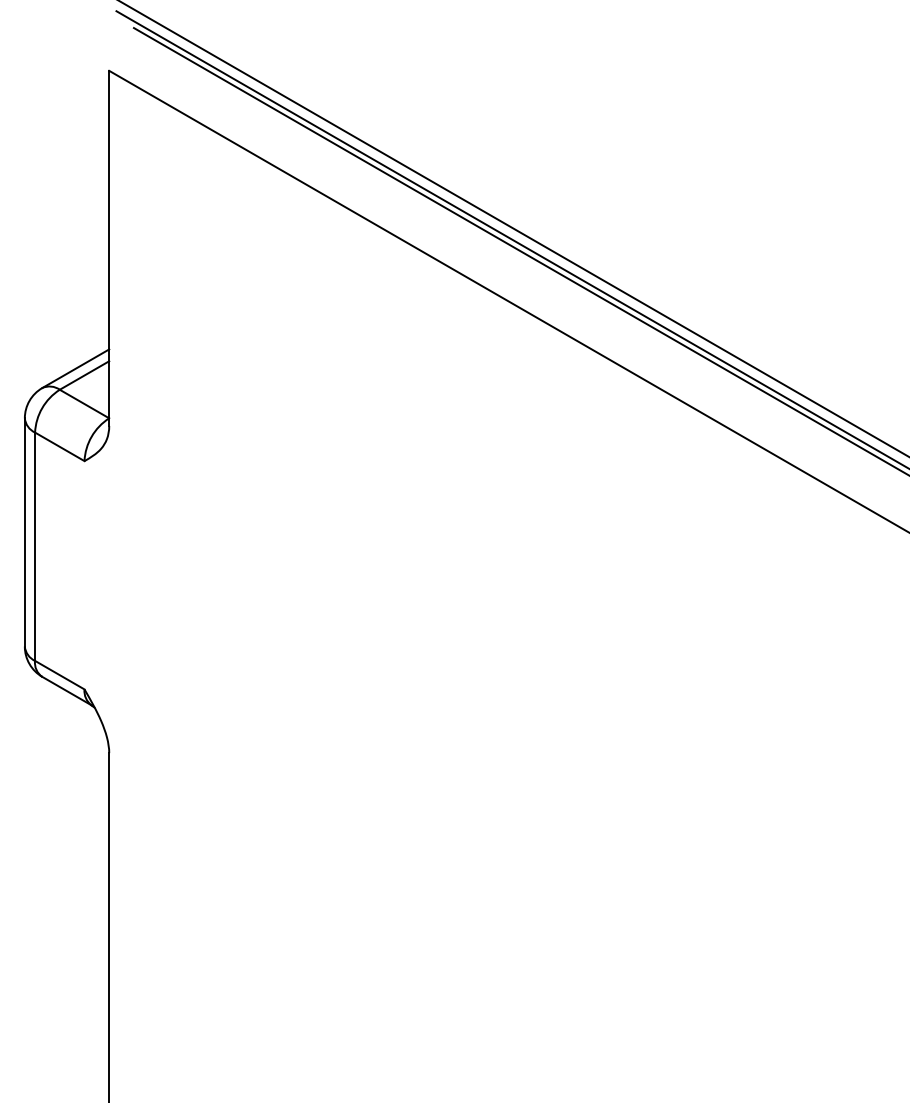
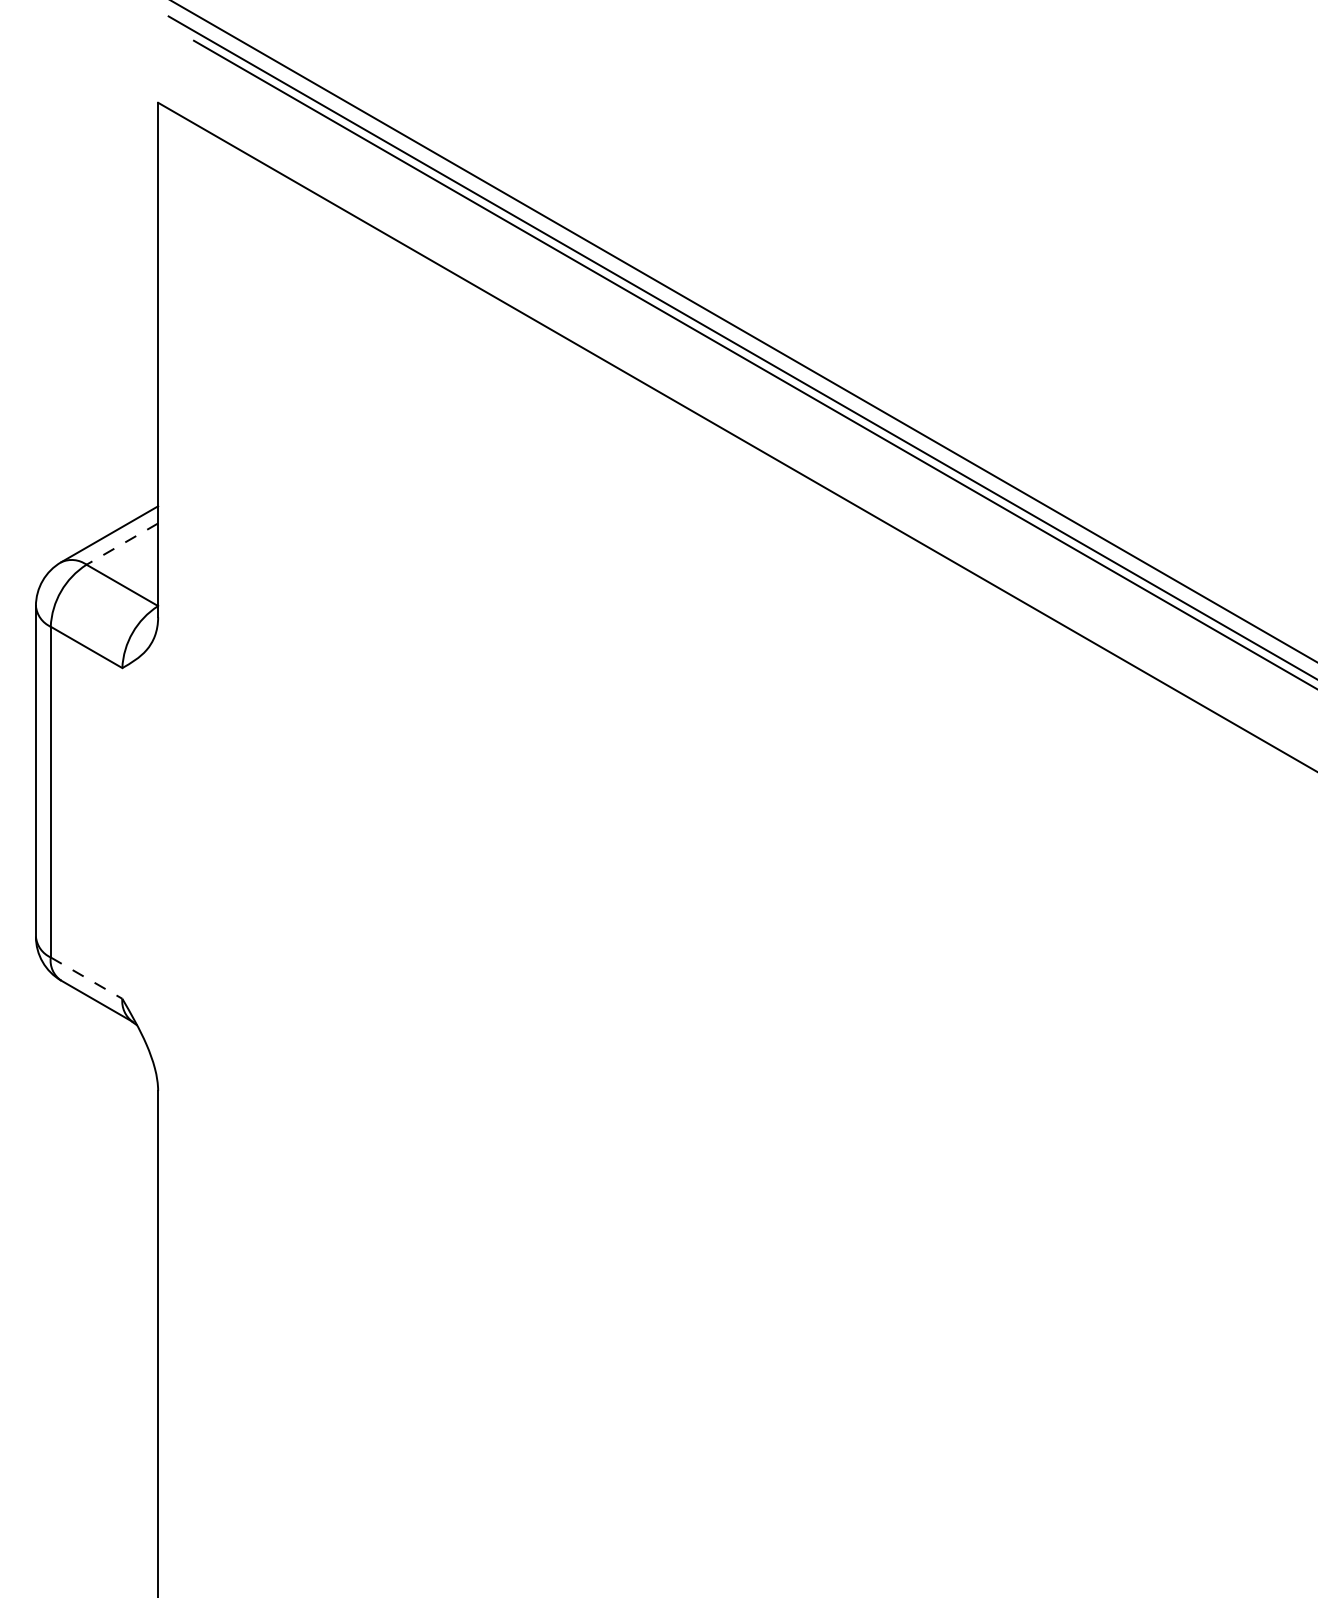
line: (84, 375) -> (122, 544), solid -> dashed
line: (59, 675) -> (86, 978), solid -> dashed

